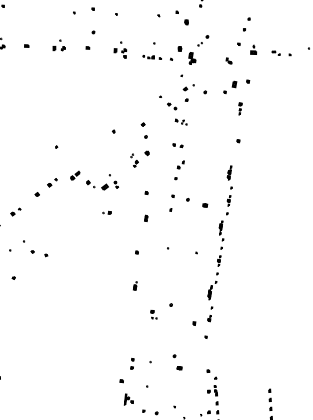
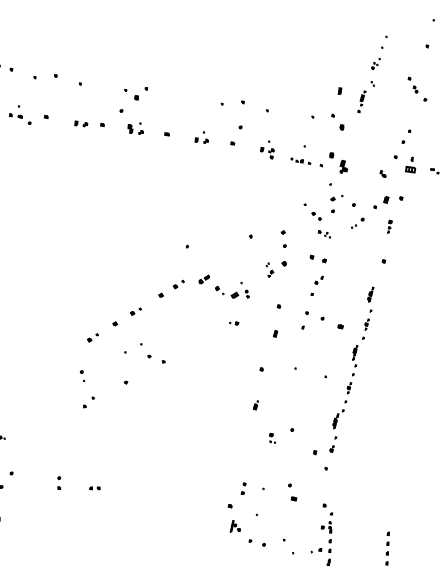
part: (202, 40) -> (357, 222), moved
part: (253, 49) -> (410, 164), size x1.6
part: (177, 146) -> (317, 259), size x1.6

